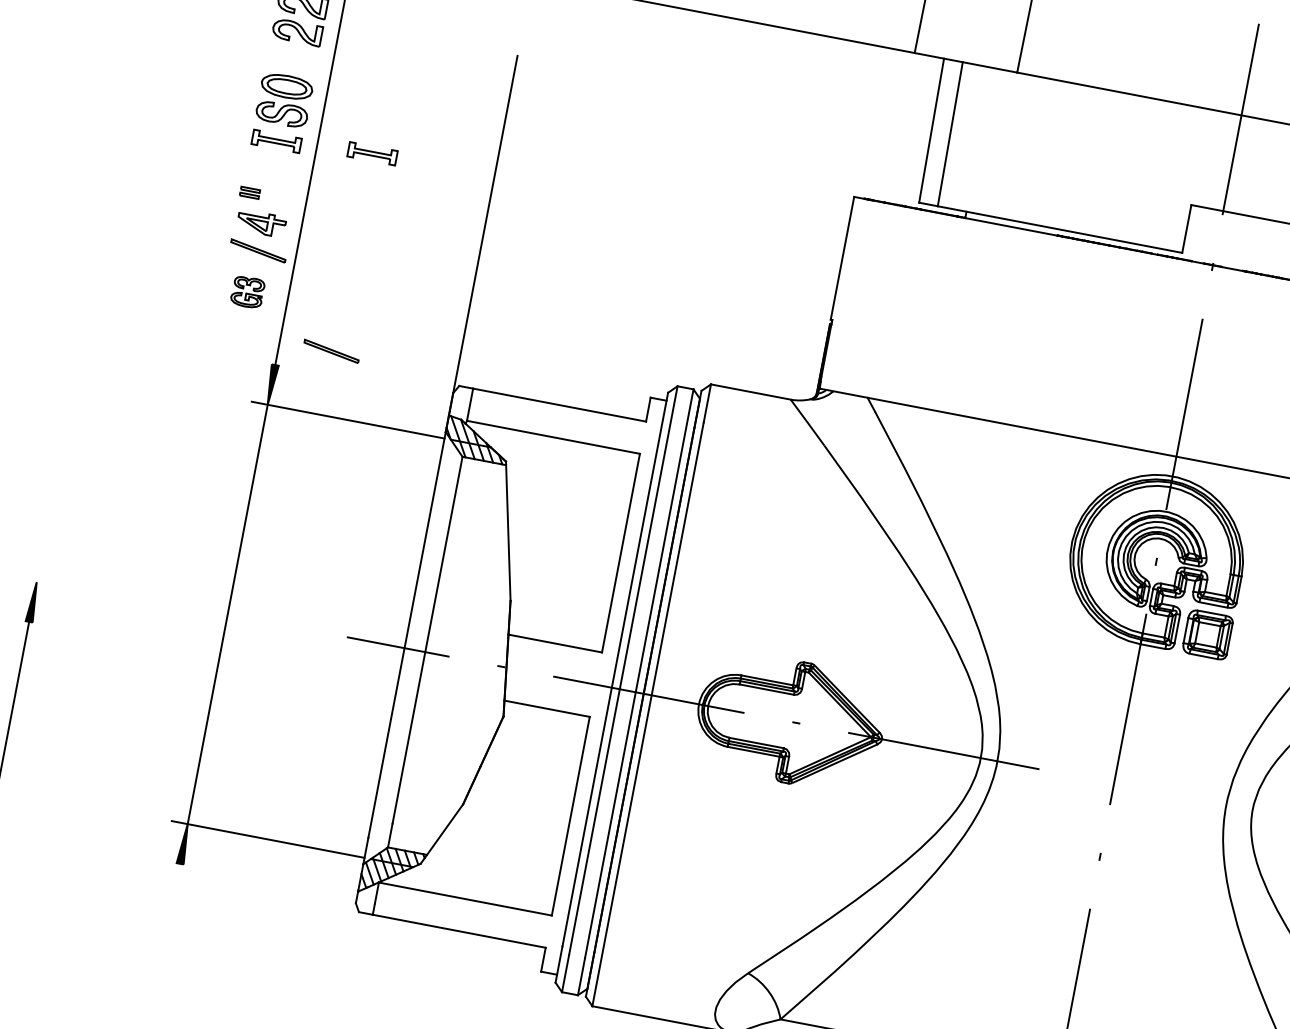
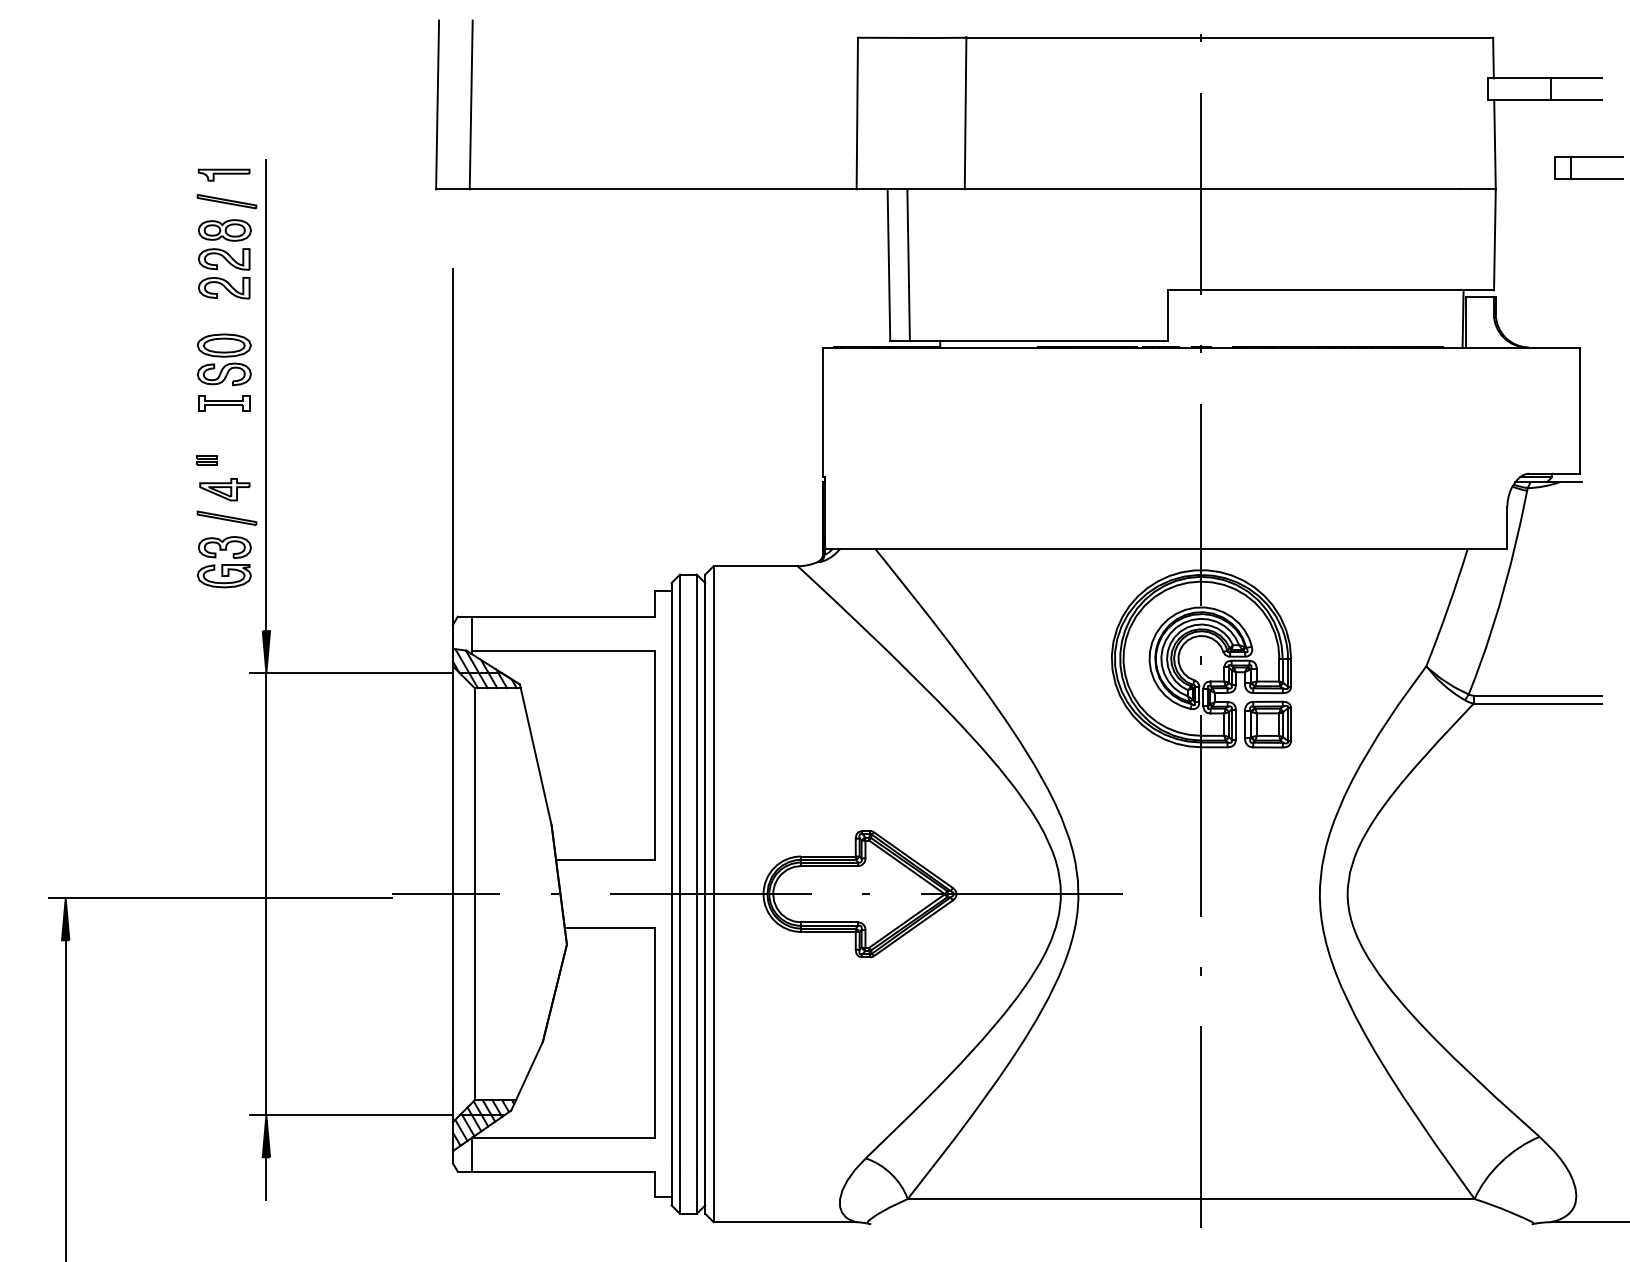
part: (372, 154) -> (324, 397), removed
part: (247, 292) -> (223, 562), size x1.67
part: (331, 350) -> (320, 605), removed
line: (183, 610) -> (220, 898), added
line: (176, 883) -> (266, 1178), added

